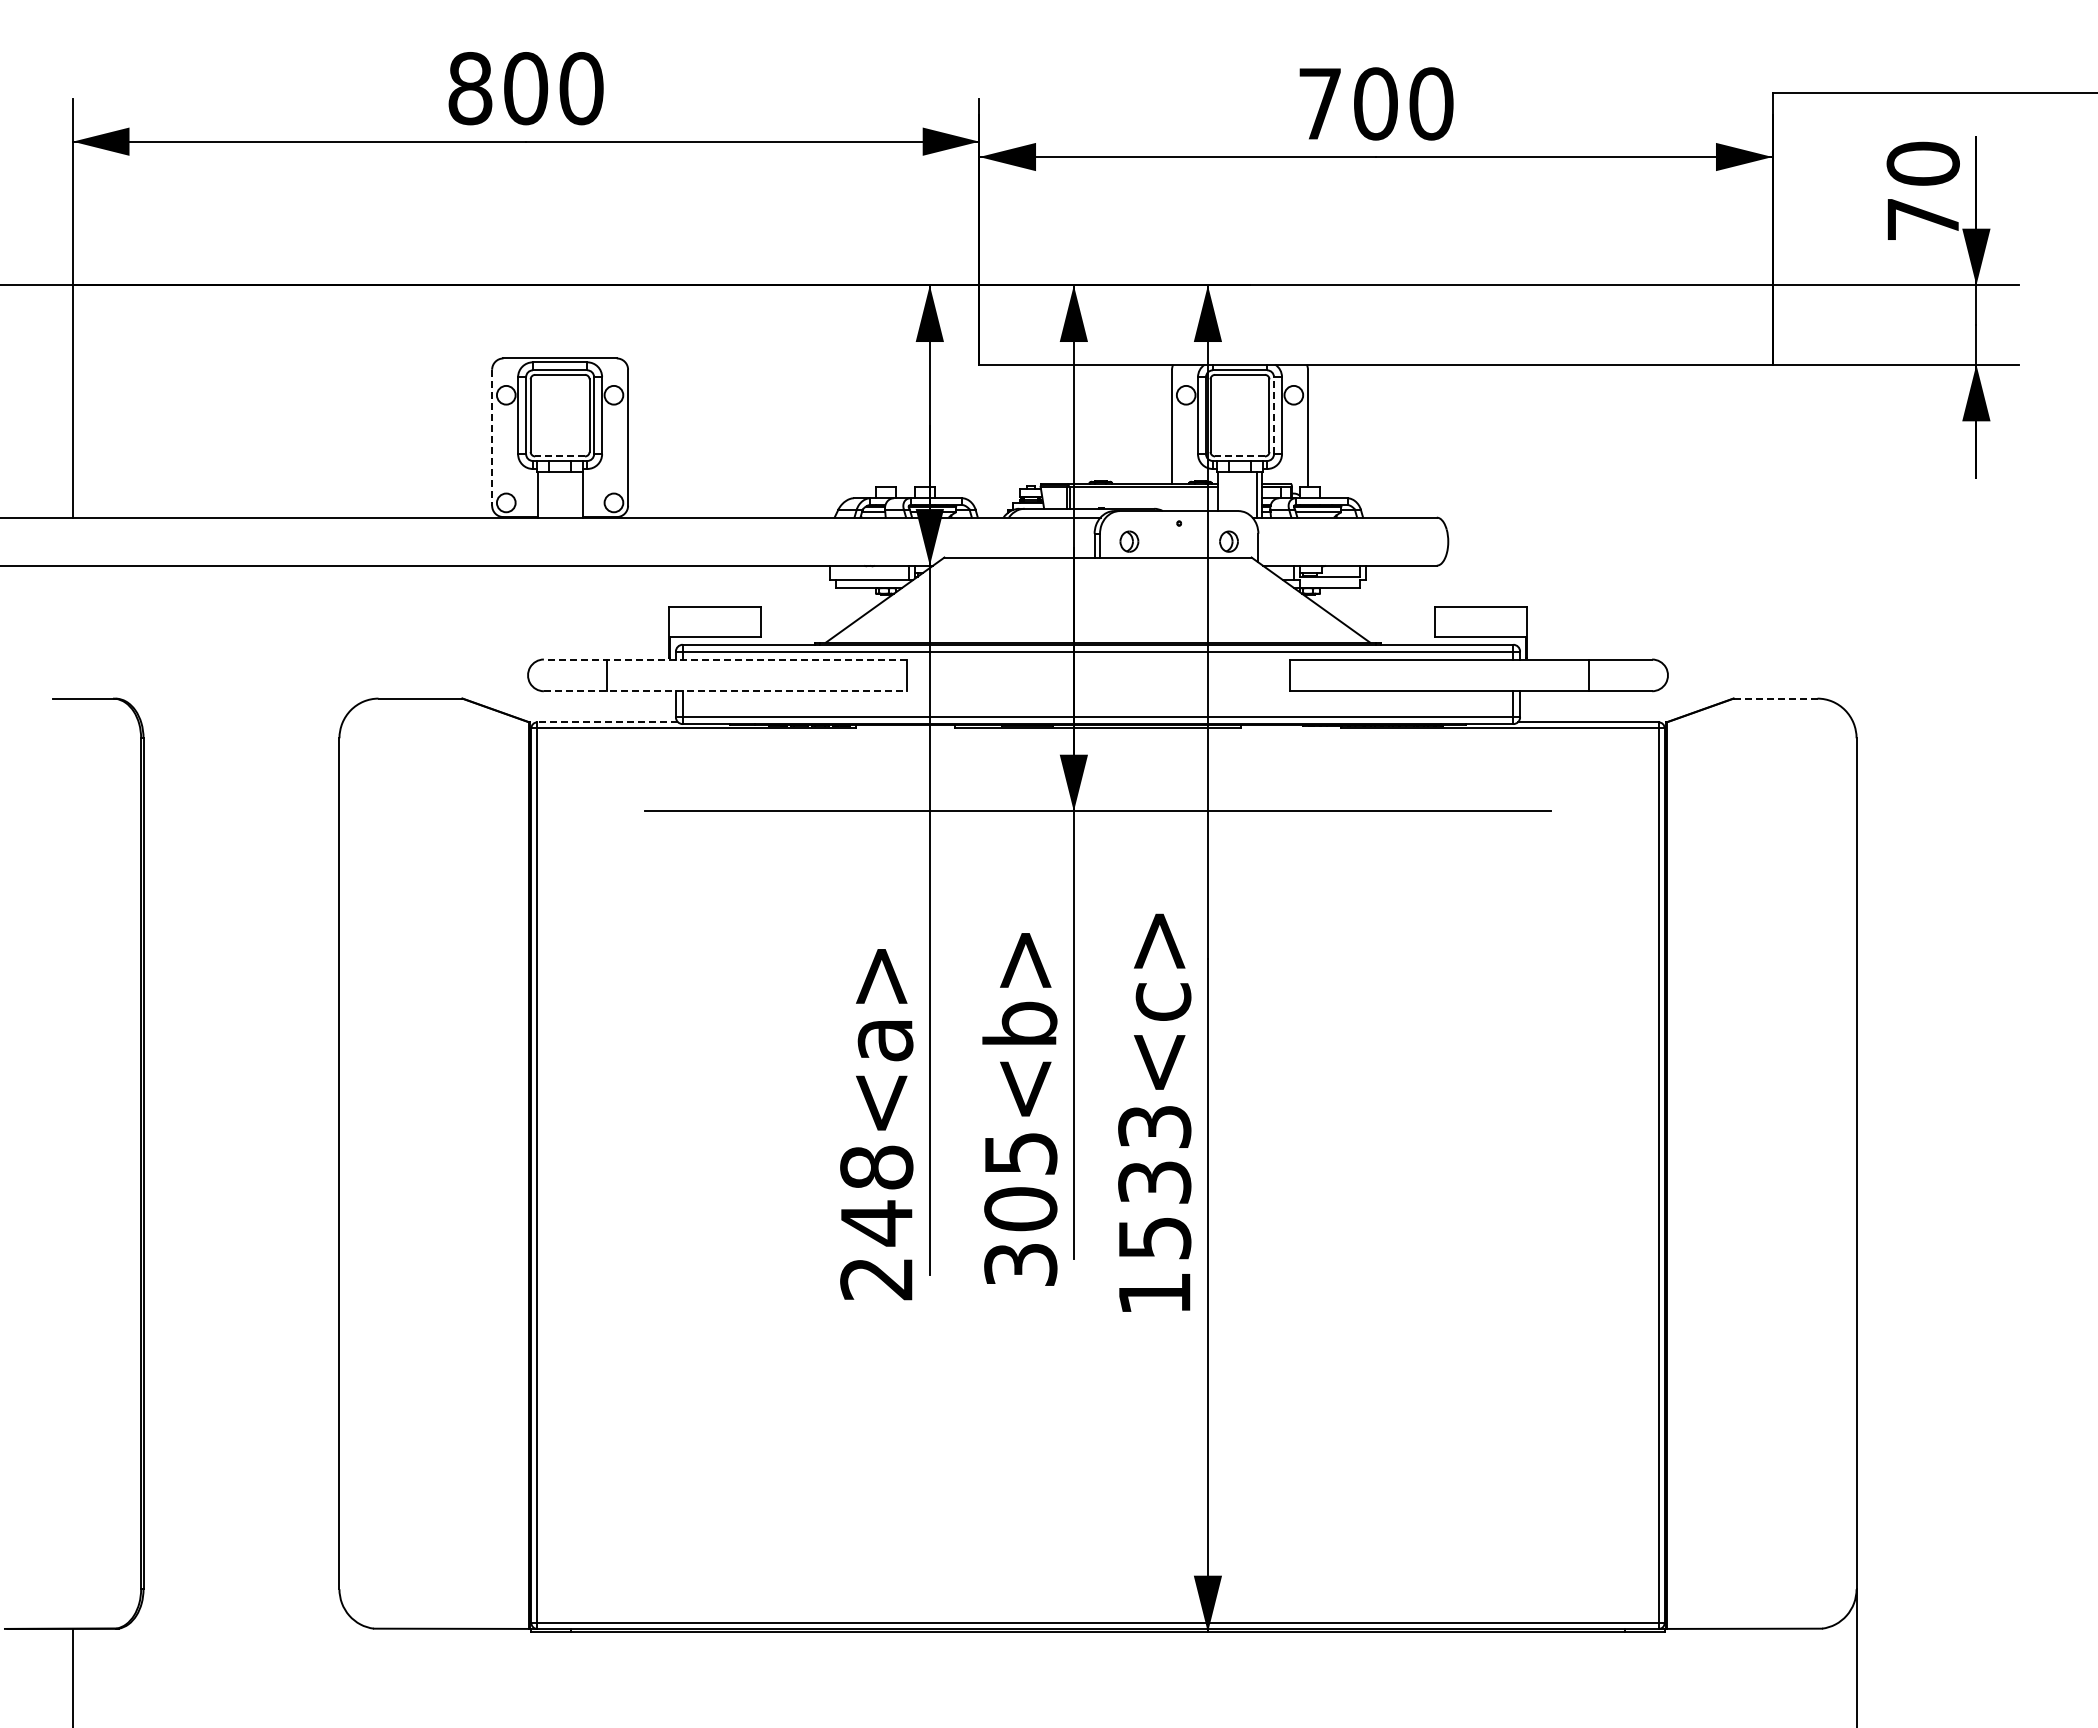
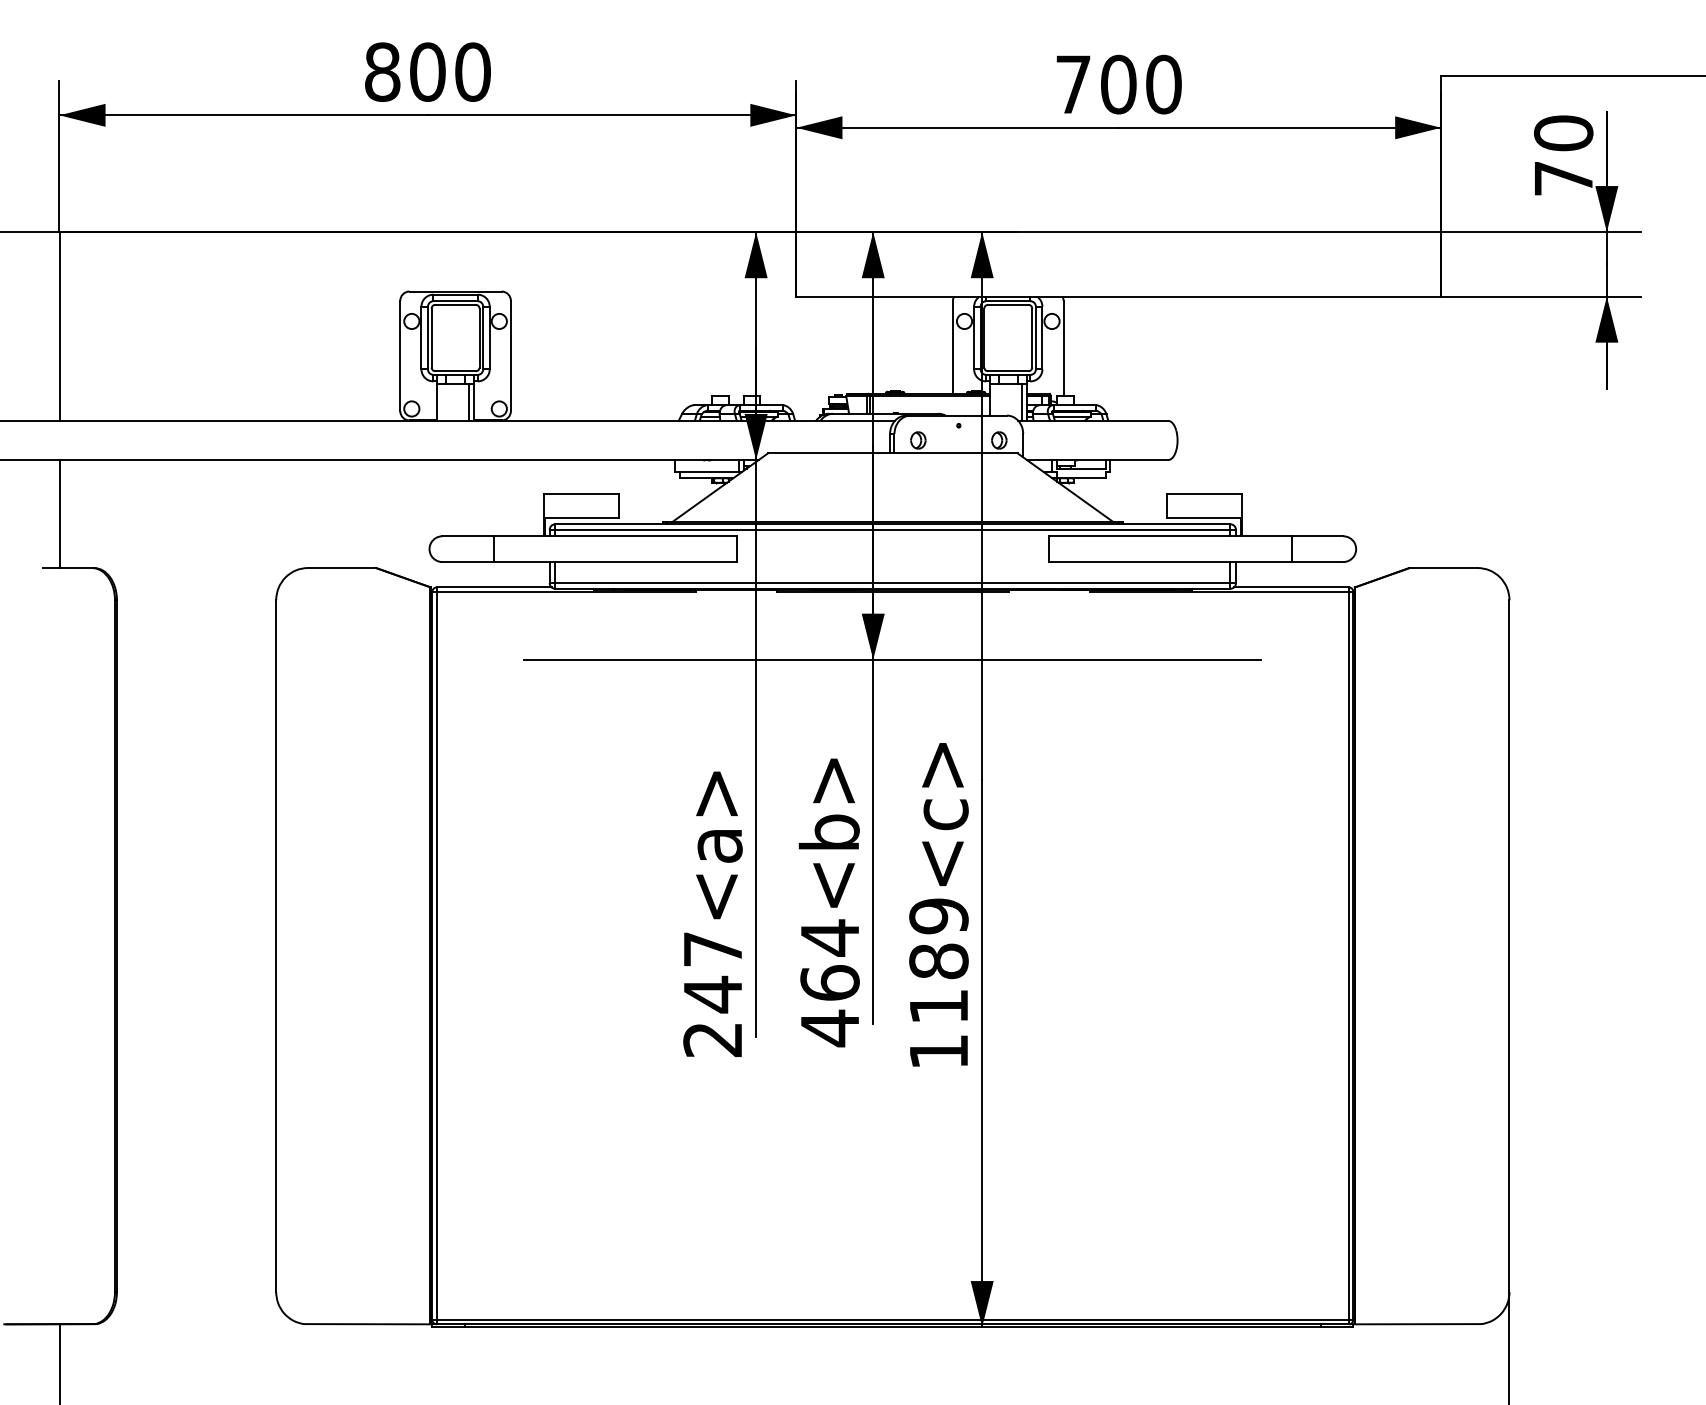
line: (1274, 415) -> (1036, 337), dashed -> solid
line: (492, 437) -> (400, 355), dashed -> solid
line: (560, 456) -> (455, 371), dashed -> solid
line: (1240, 456) -> (1008, 371), dashed -> solid
line: (576, 494) -> (468, 402), added
line: (72, 631) -> (59, 513), added
line: (724, 659) -> (589, 536), dashed -> solid
line: (725, 691) -> (590, 562), dashed -> solid
line: (1775, 698) -> (1443, 567), dashed -> solid
line: (607, 722) -> (494, 587), dashed -> solid
text: (876, 1167) -> (712, 949), 248<a> -> 247<a>
text: (1154, 1182) -> (938, 961), 1533<c> -> 1189<c>
text: (1020, 1209) -> (829, 983), 305<b> -> 464<b>

